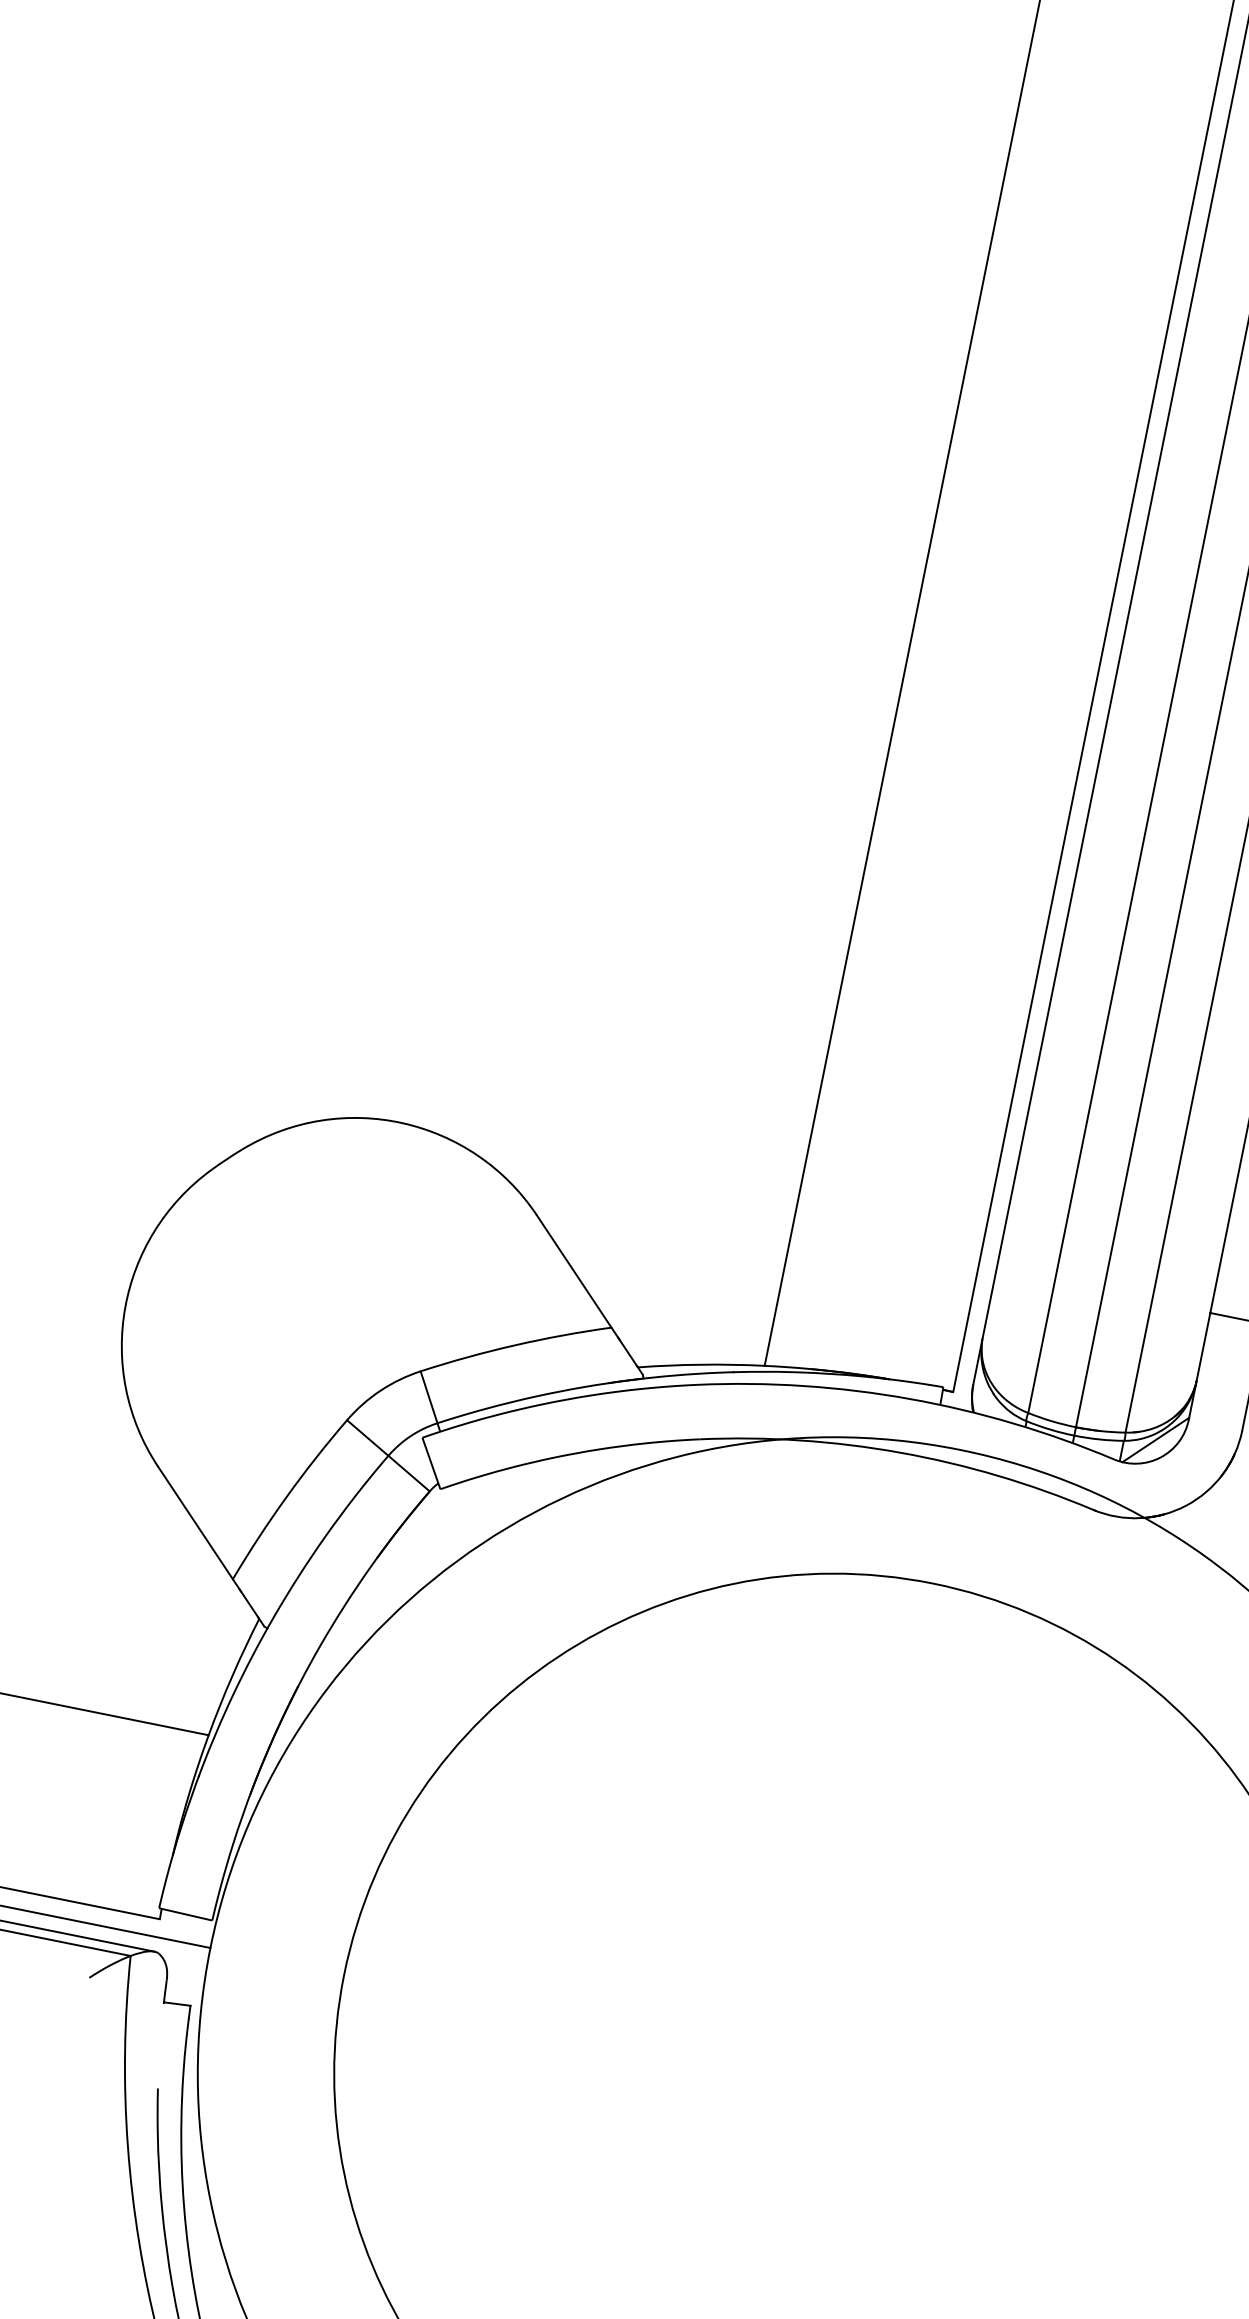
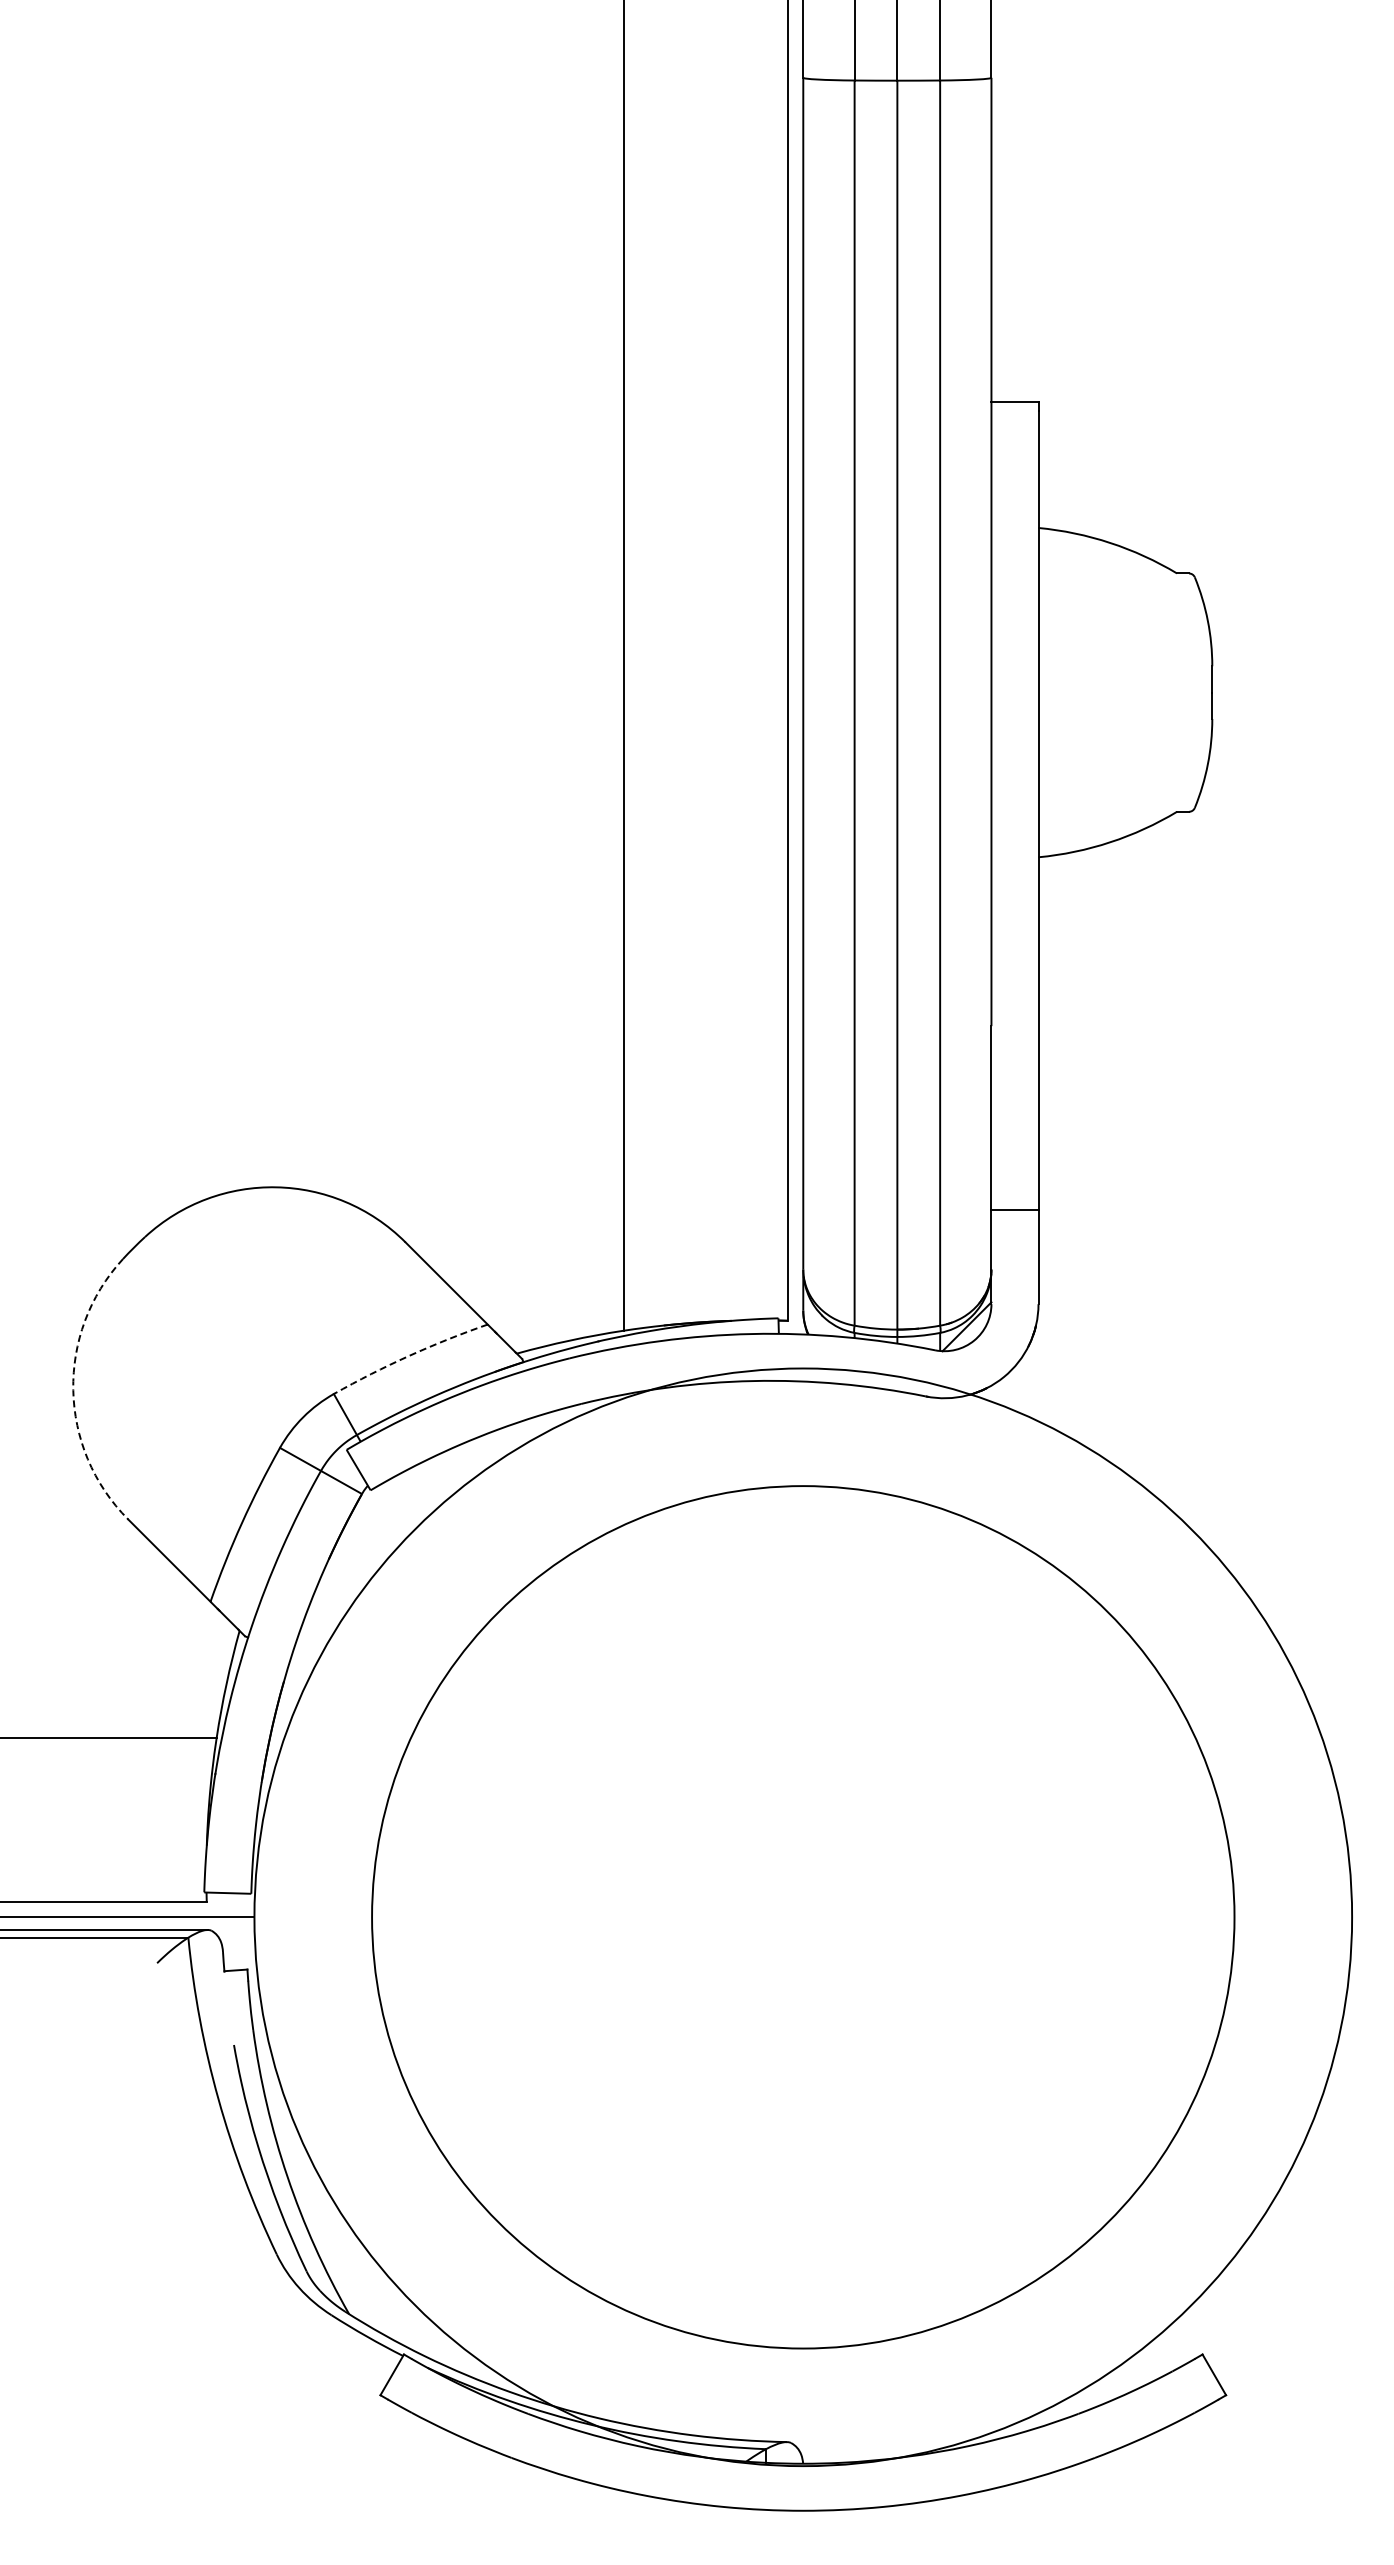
arc: (125, 1307) -> (73, 1390), solid -> dashed
arc: (515, 1344) -> (409, 1355), solid -> dashed

